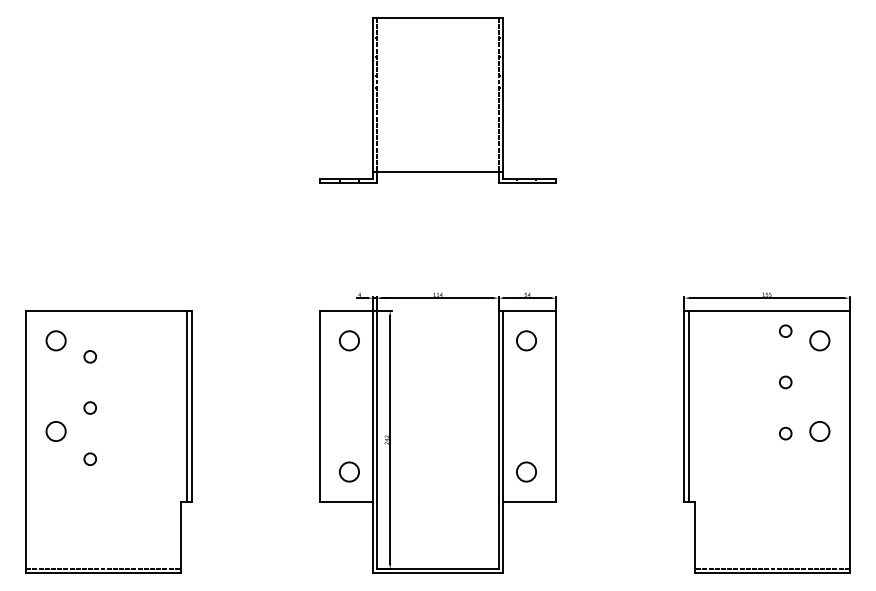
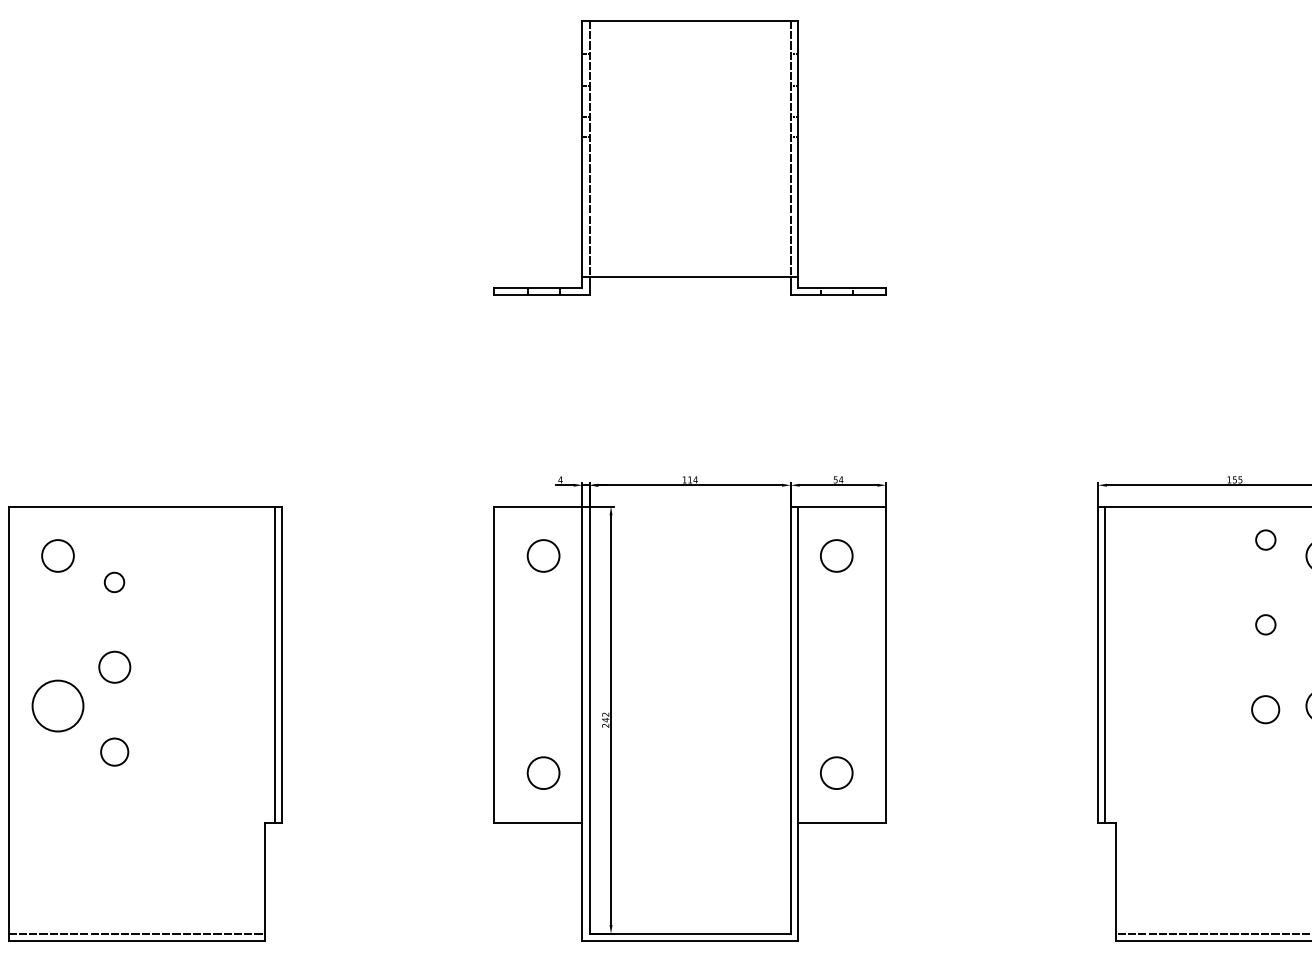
circle: (89, 407) -> (113, 666), size x1.6
circle: (55, 431) -> (56, 706), size x1.6
circle: (785, 433) -> (1265, 709), size x1.4
circle: (89, 458) -> (113, 750), size x1.4

